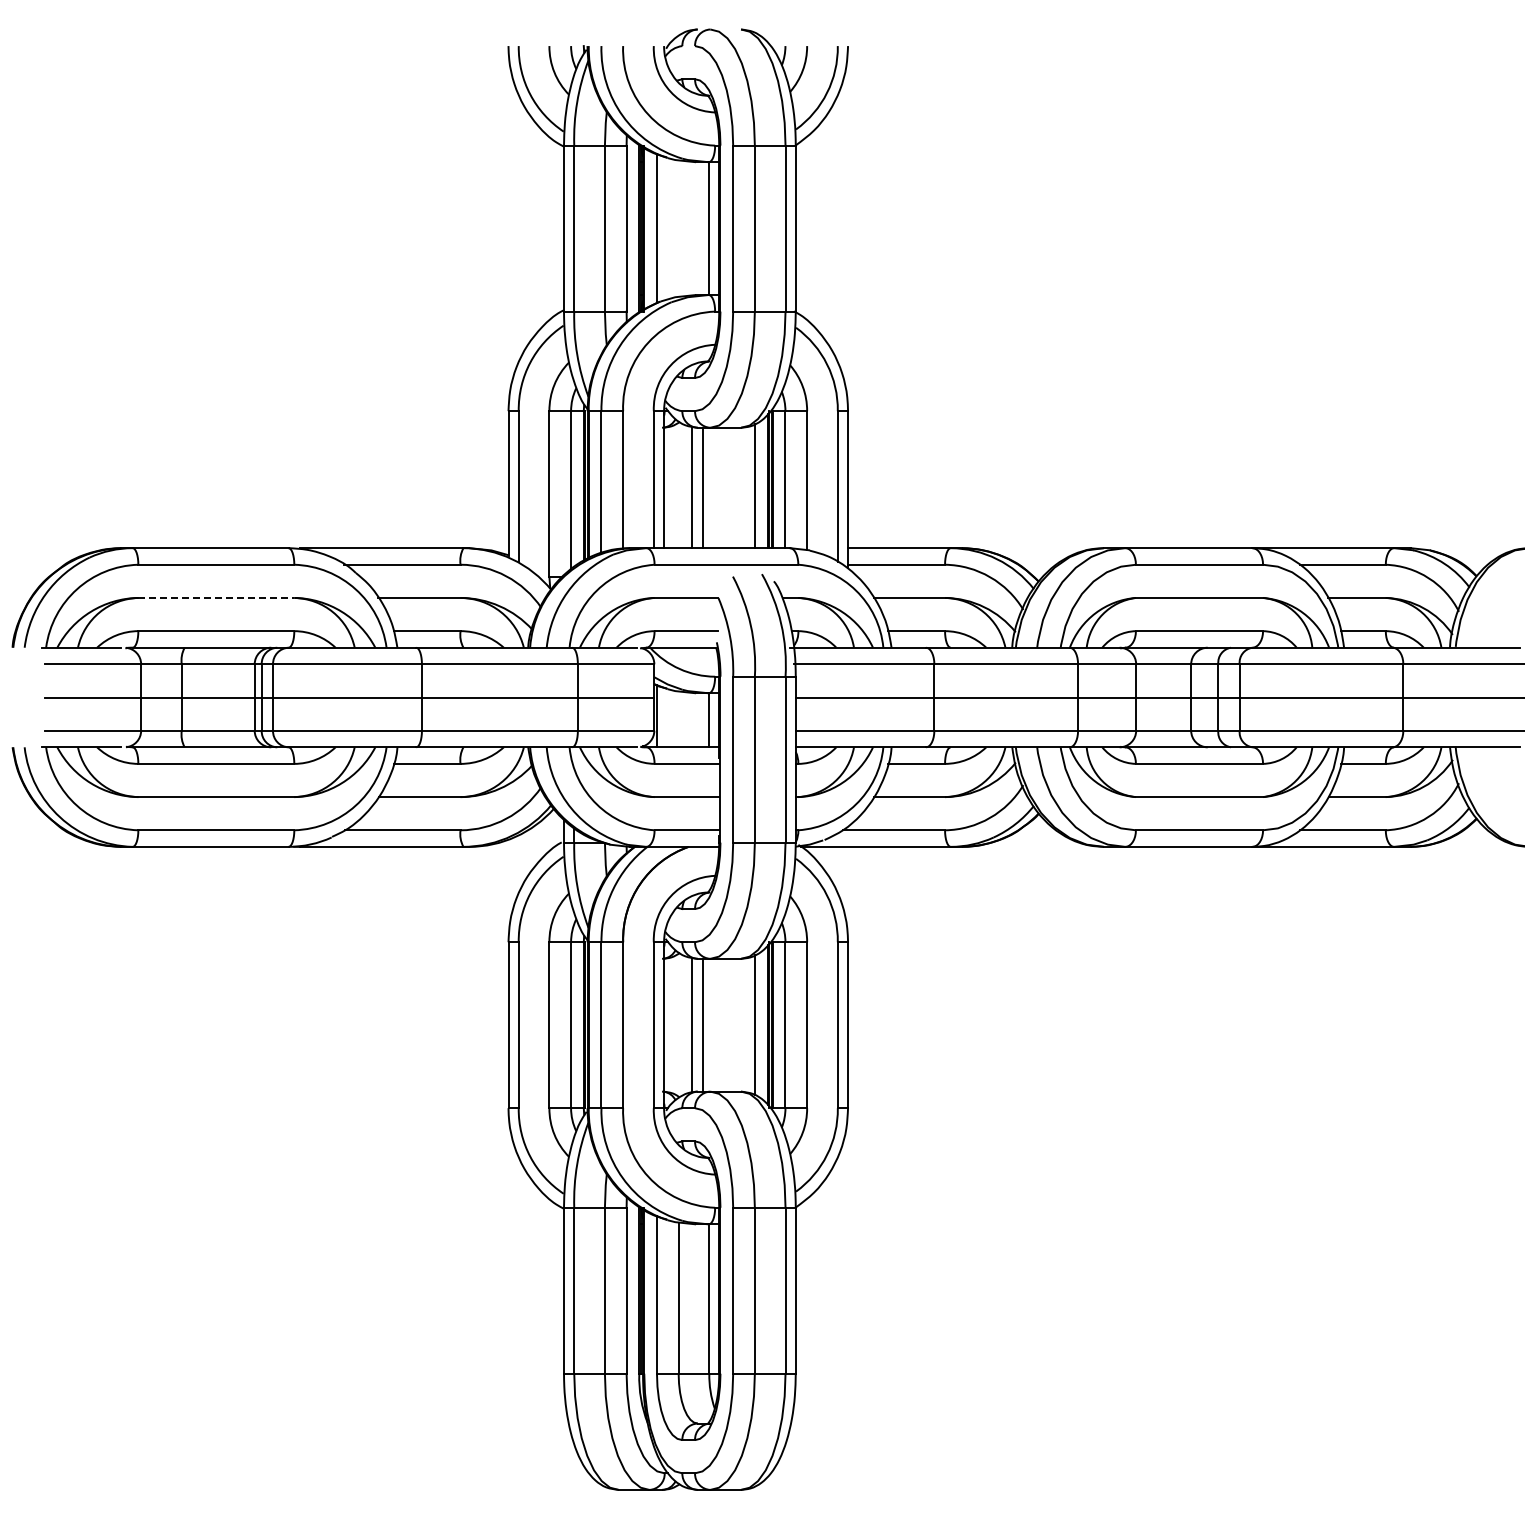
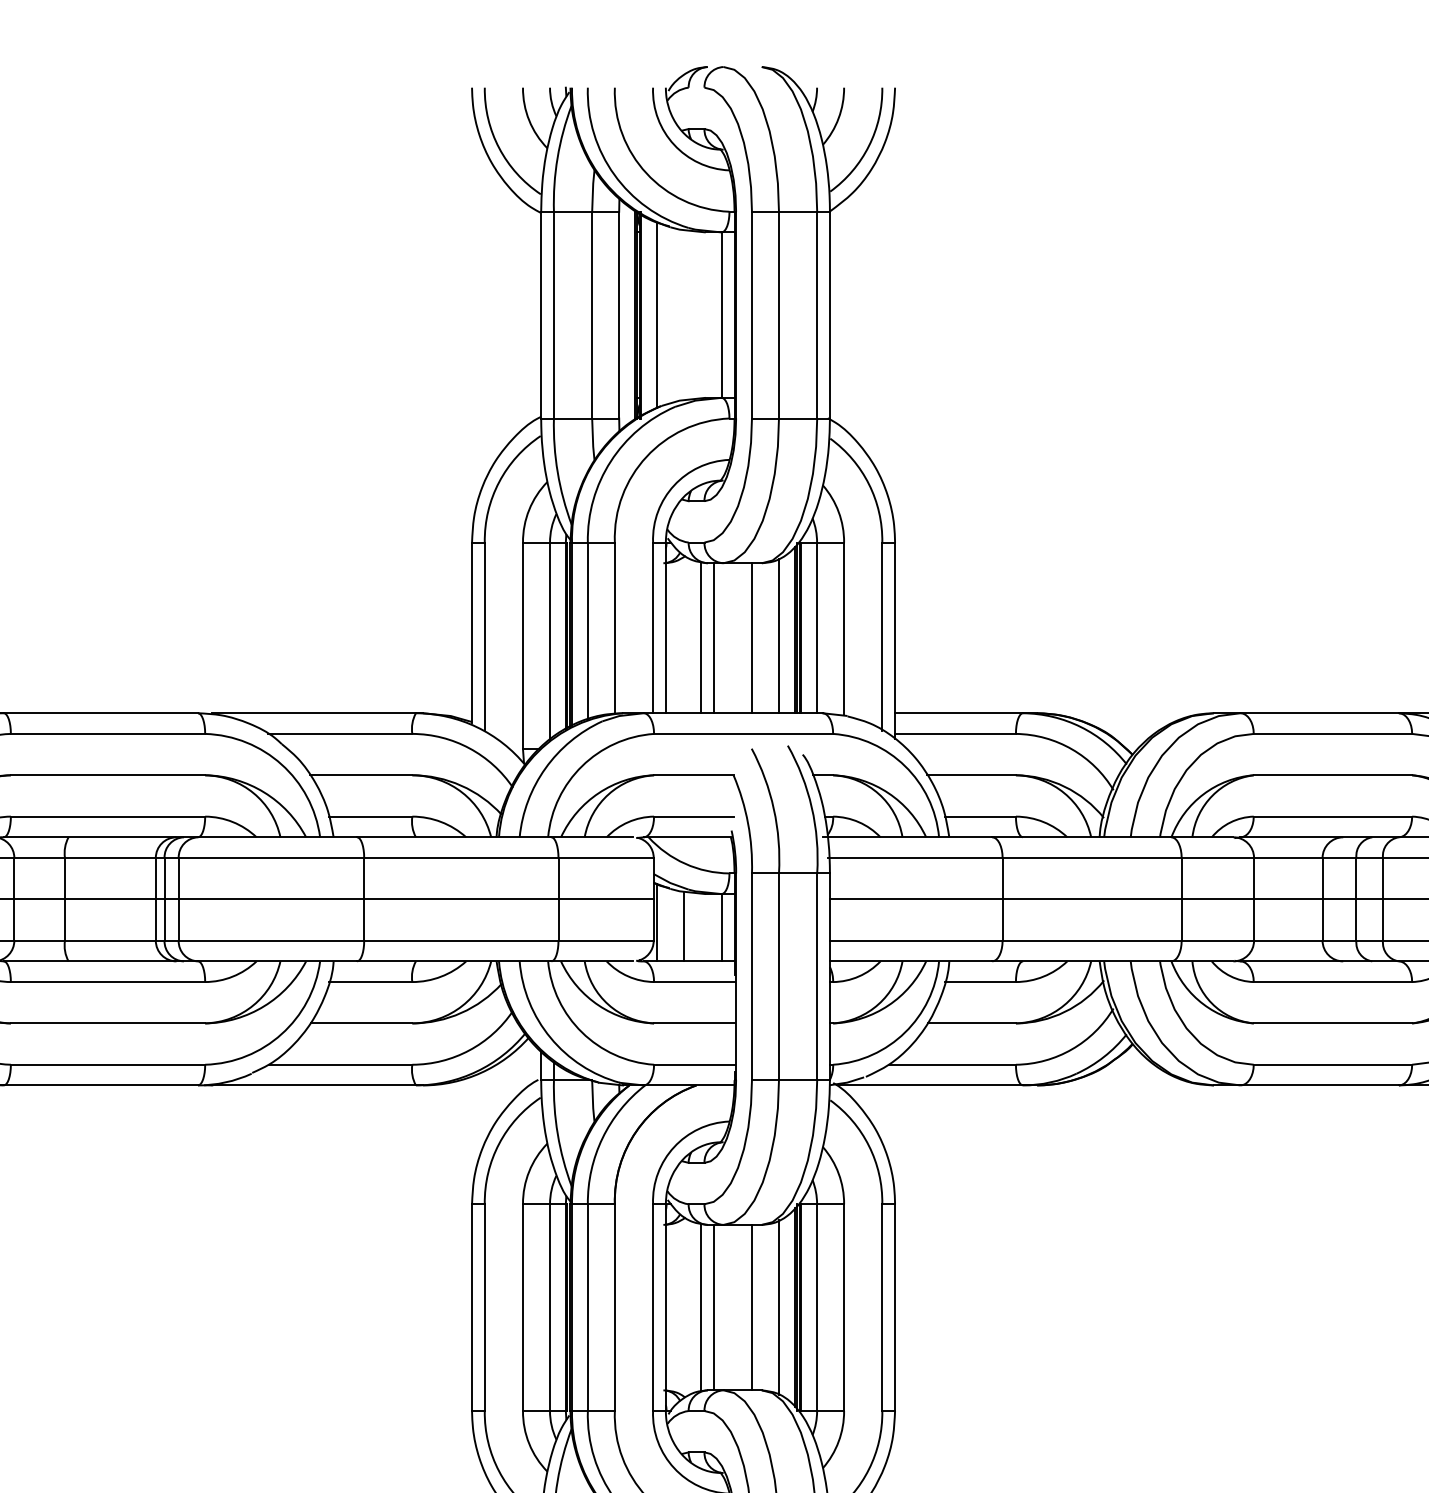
line: (733, 487) -> (752, 637), added
line: (216, 597) -> (108, 774), dashed -> solid
line: (678, 719) -> (683, 926), added
line: (733, 1024) -> (752, 1306), added

